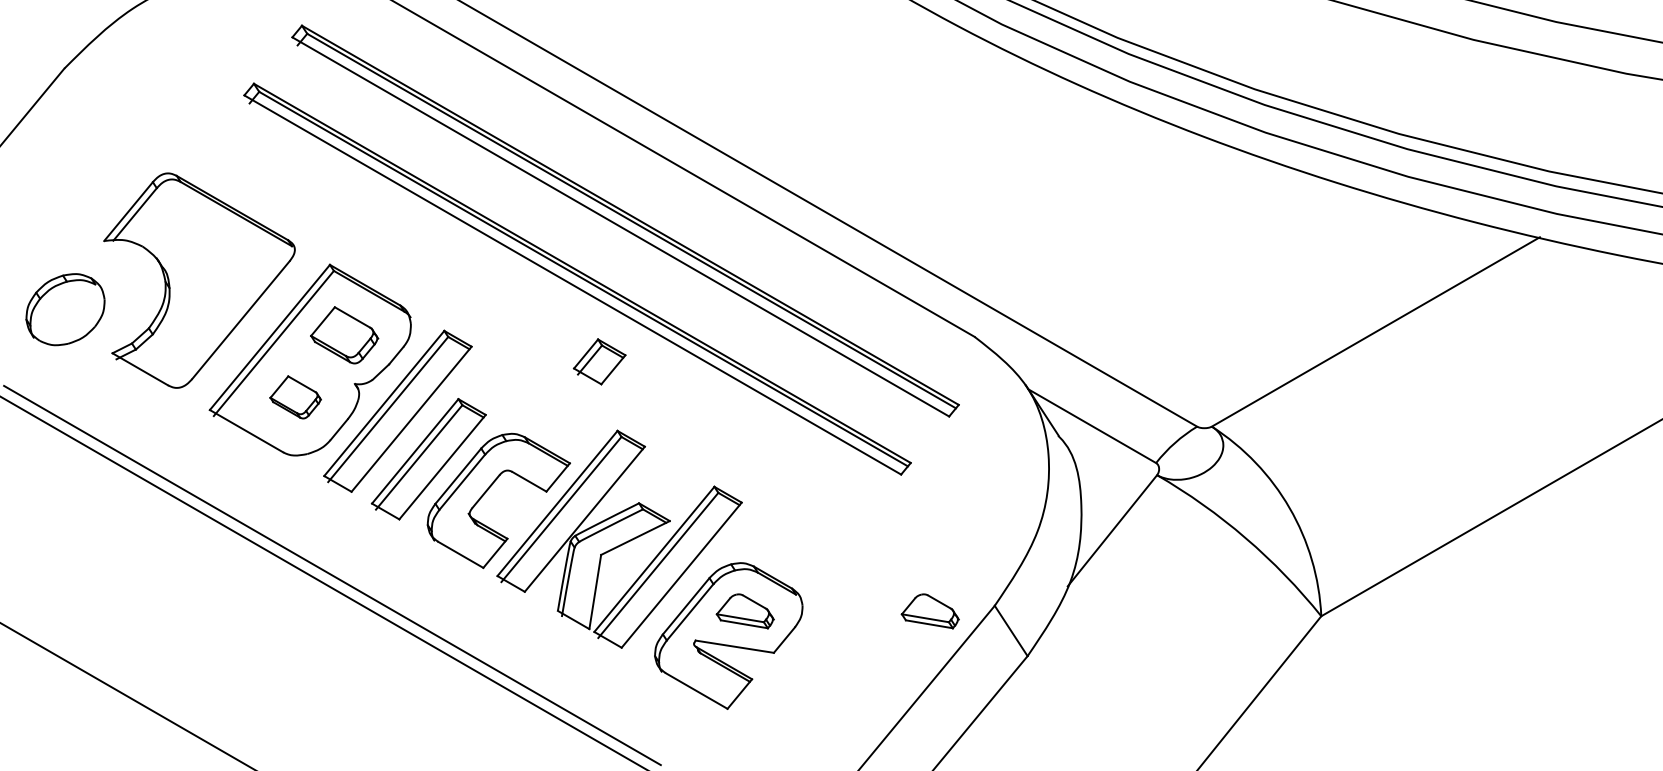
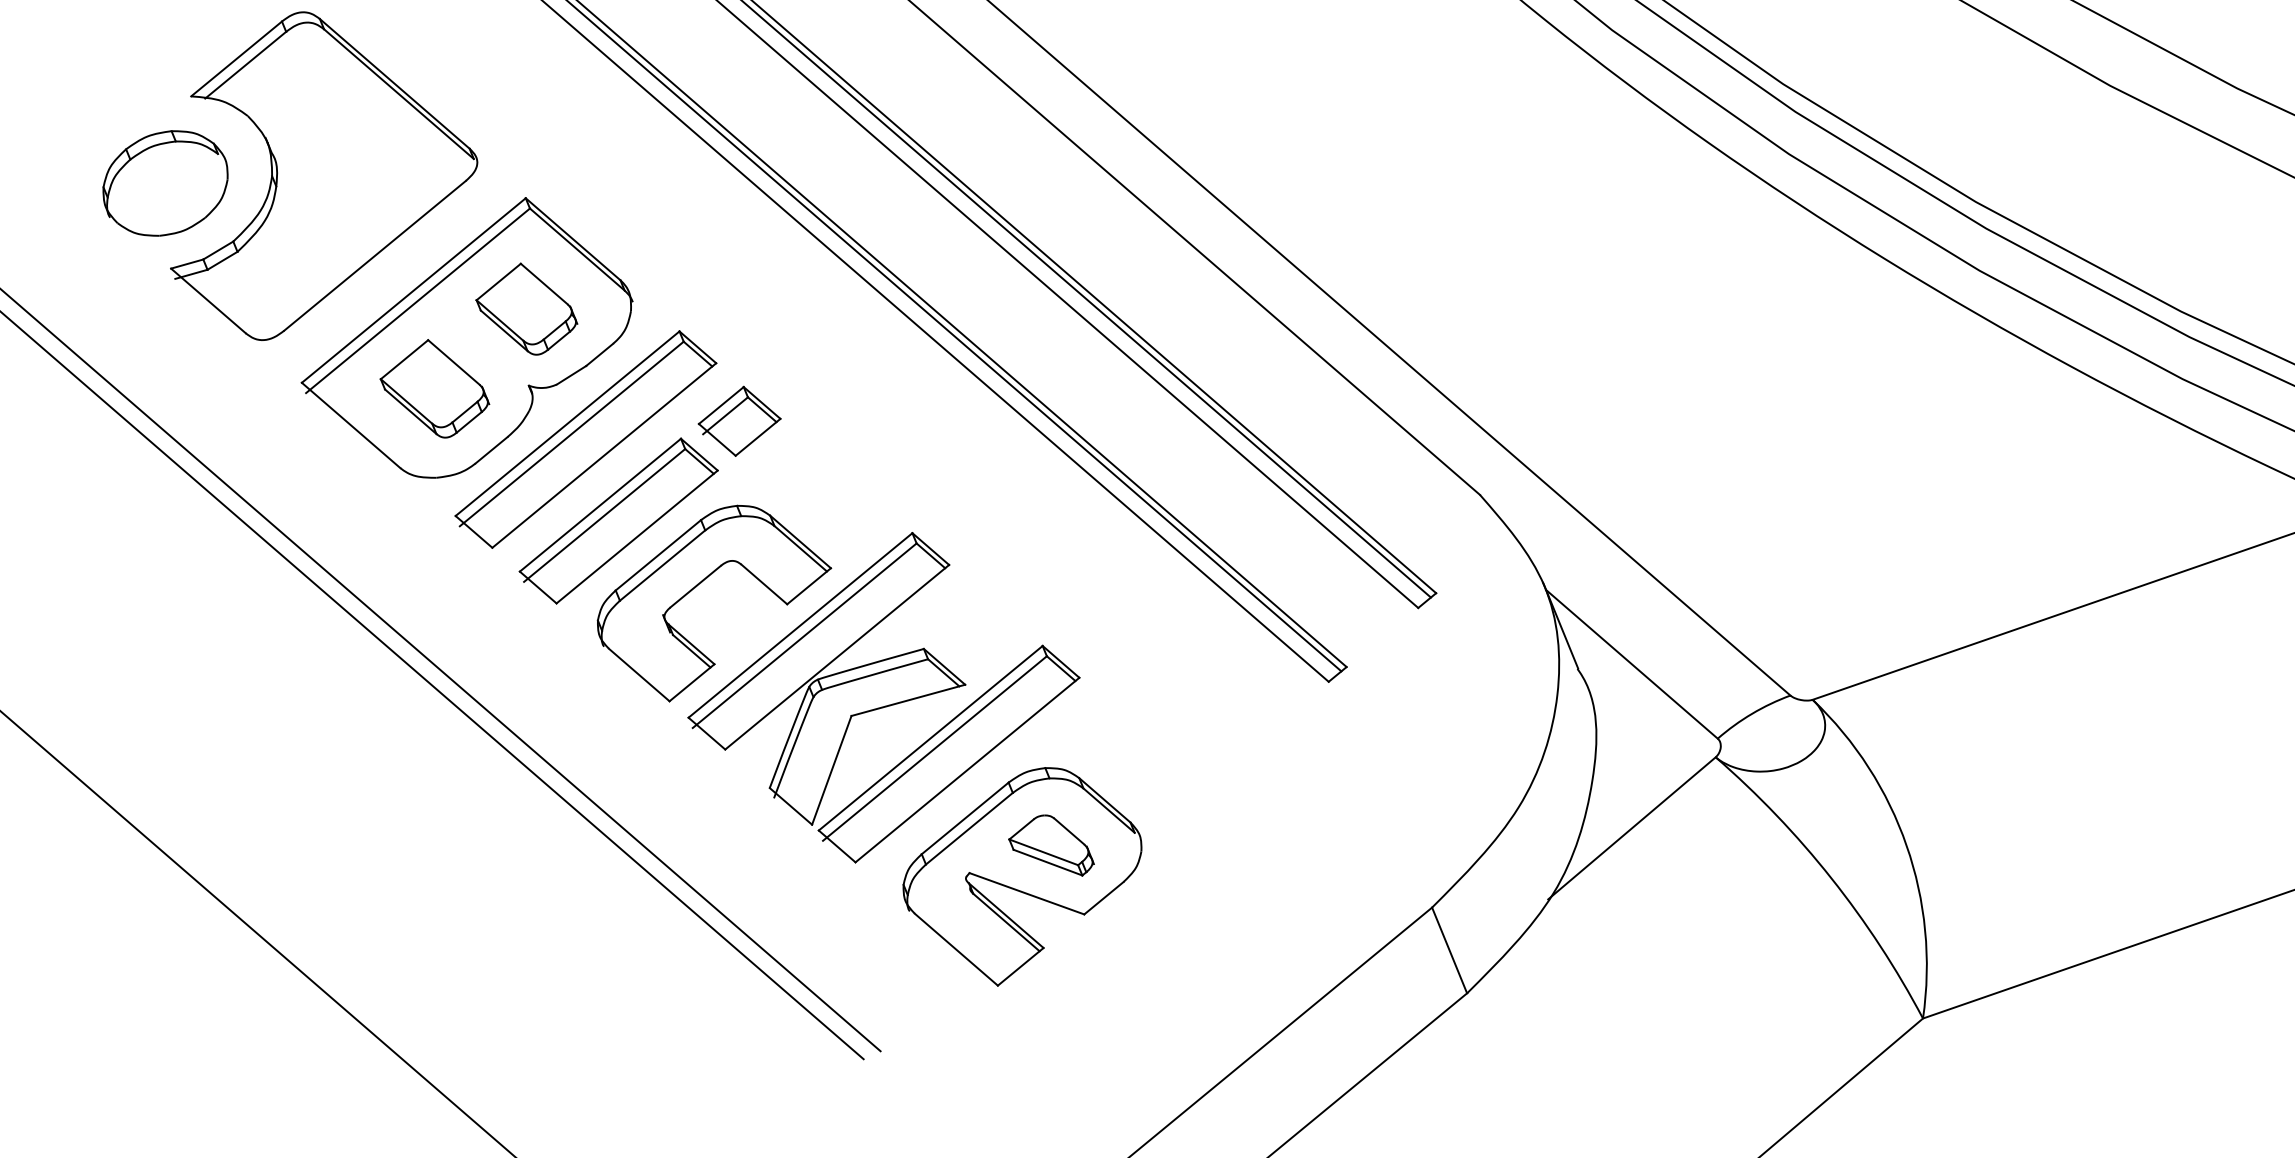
part: (65, 309) -> (165, 183), moved
part: (599, 361) -> (739, 420), moved
part: (295, 397) -> (434, 388), size x1.43
part: (929, 611) -> (1331, 897), removed

